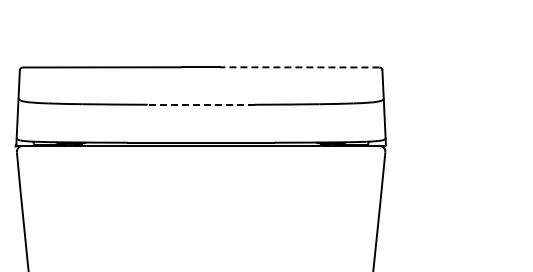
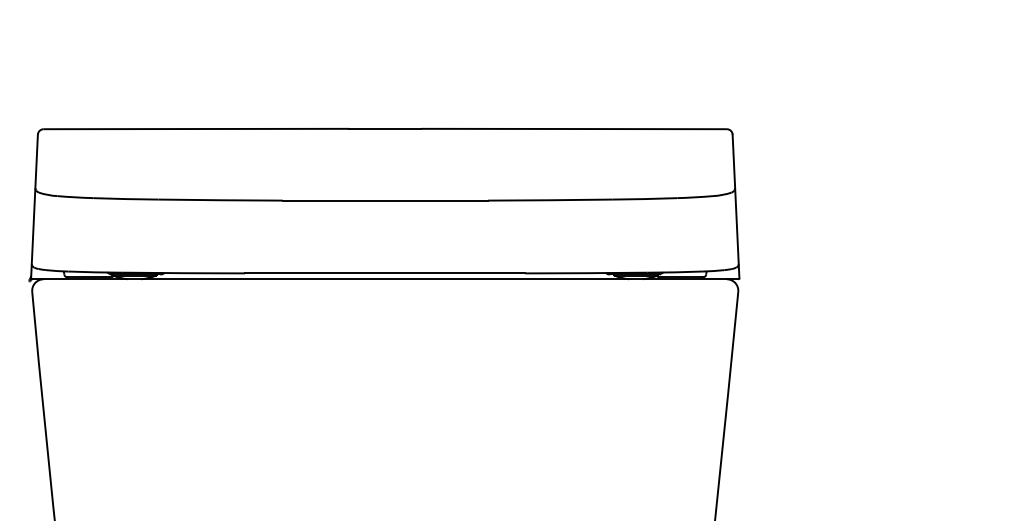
arc: (299, 67) -> (573, 129), dashed -> solid
line: (201, 104) -> (385, 200), dashed -> solid

